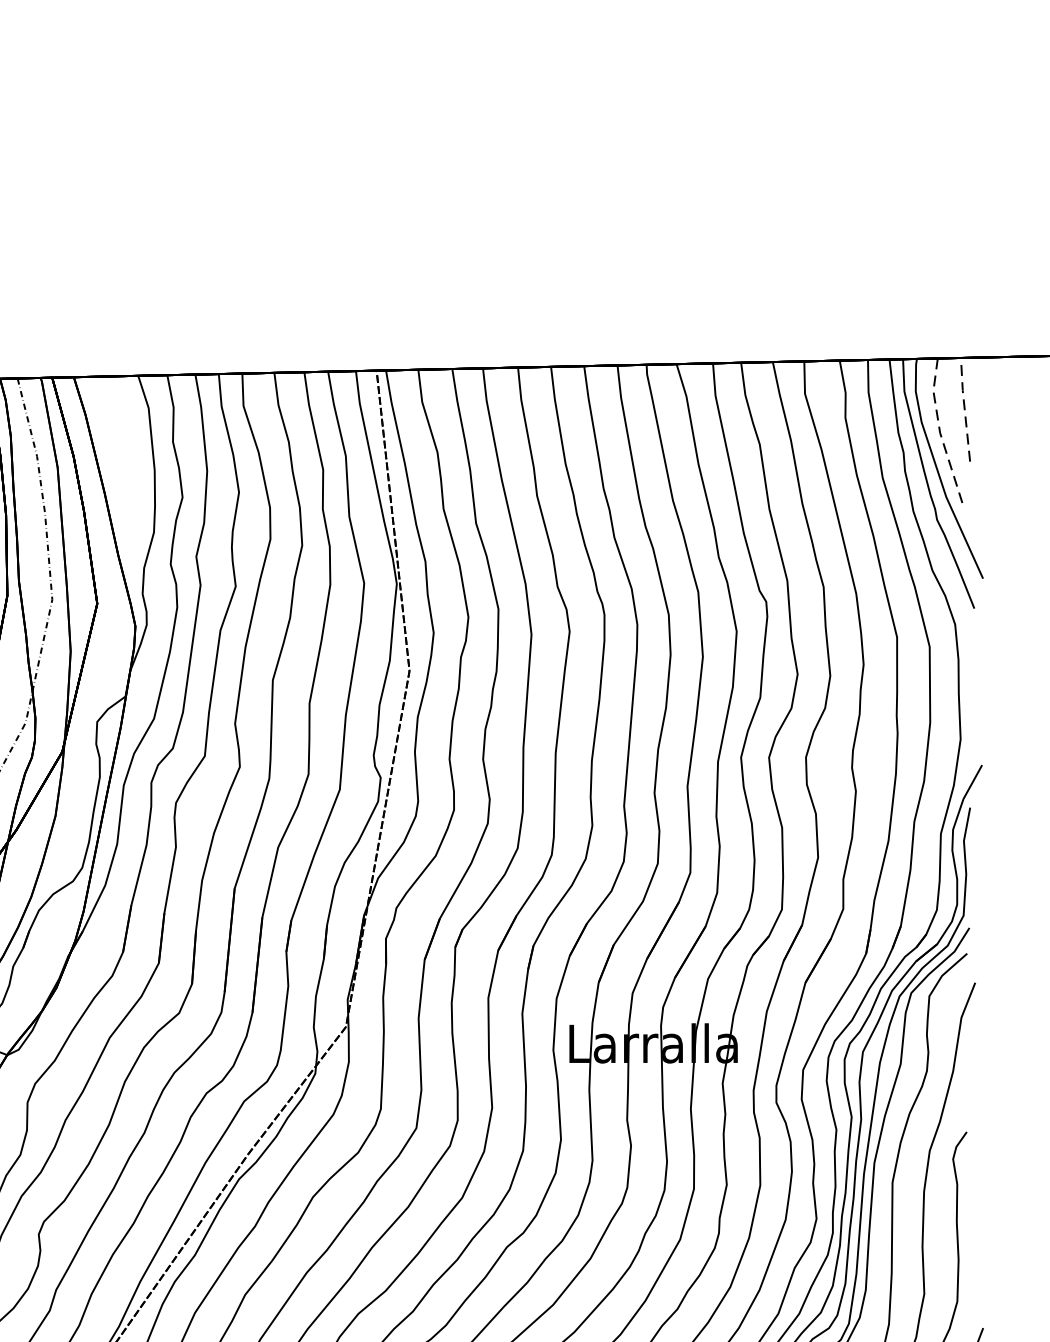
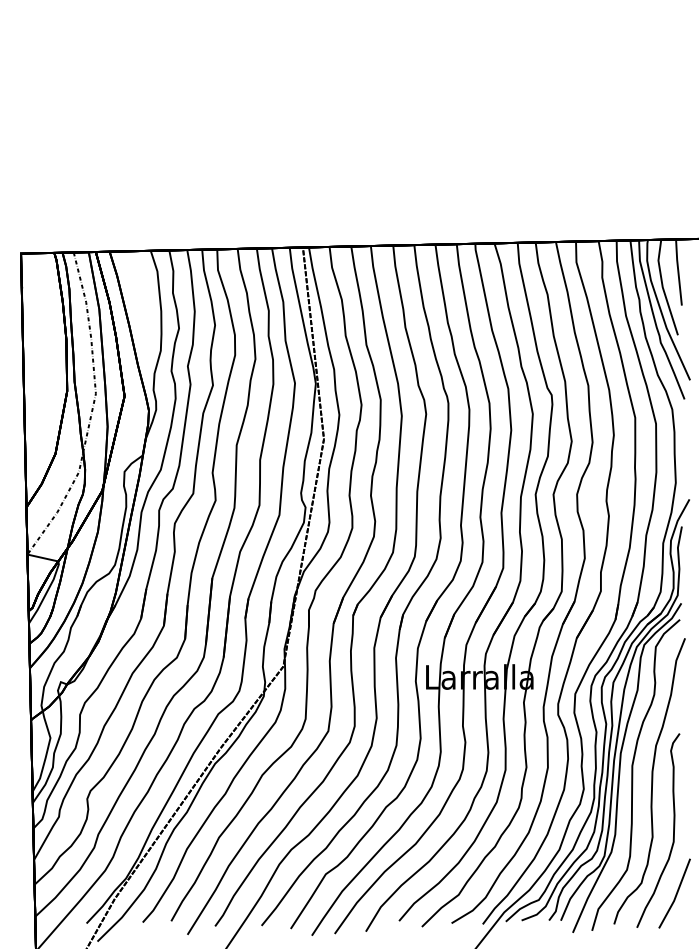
line: (964, 409) -> (678, 272), dashed -> solid
line: (939, 433) -> (662, 287), dashed -> solid

